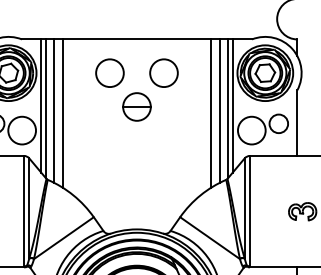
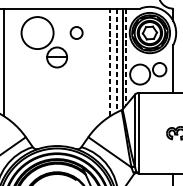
circle: (163, 72) -> (76, 32), size x0.6
circle: (109, 73) -> (37, 33), size x1.6
line: (232, 106) -> (126, 57), solid -> dashed
line: (220, 111) -> (117, 60), solid -> dashed
line: (210, 113) -> (110, 62), solid -> dashed

